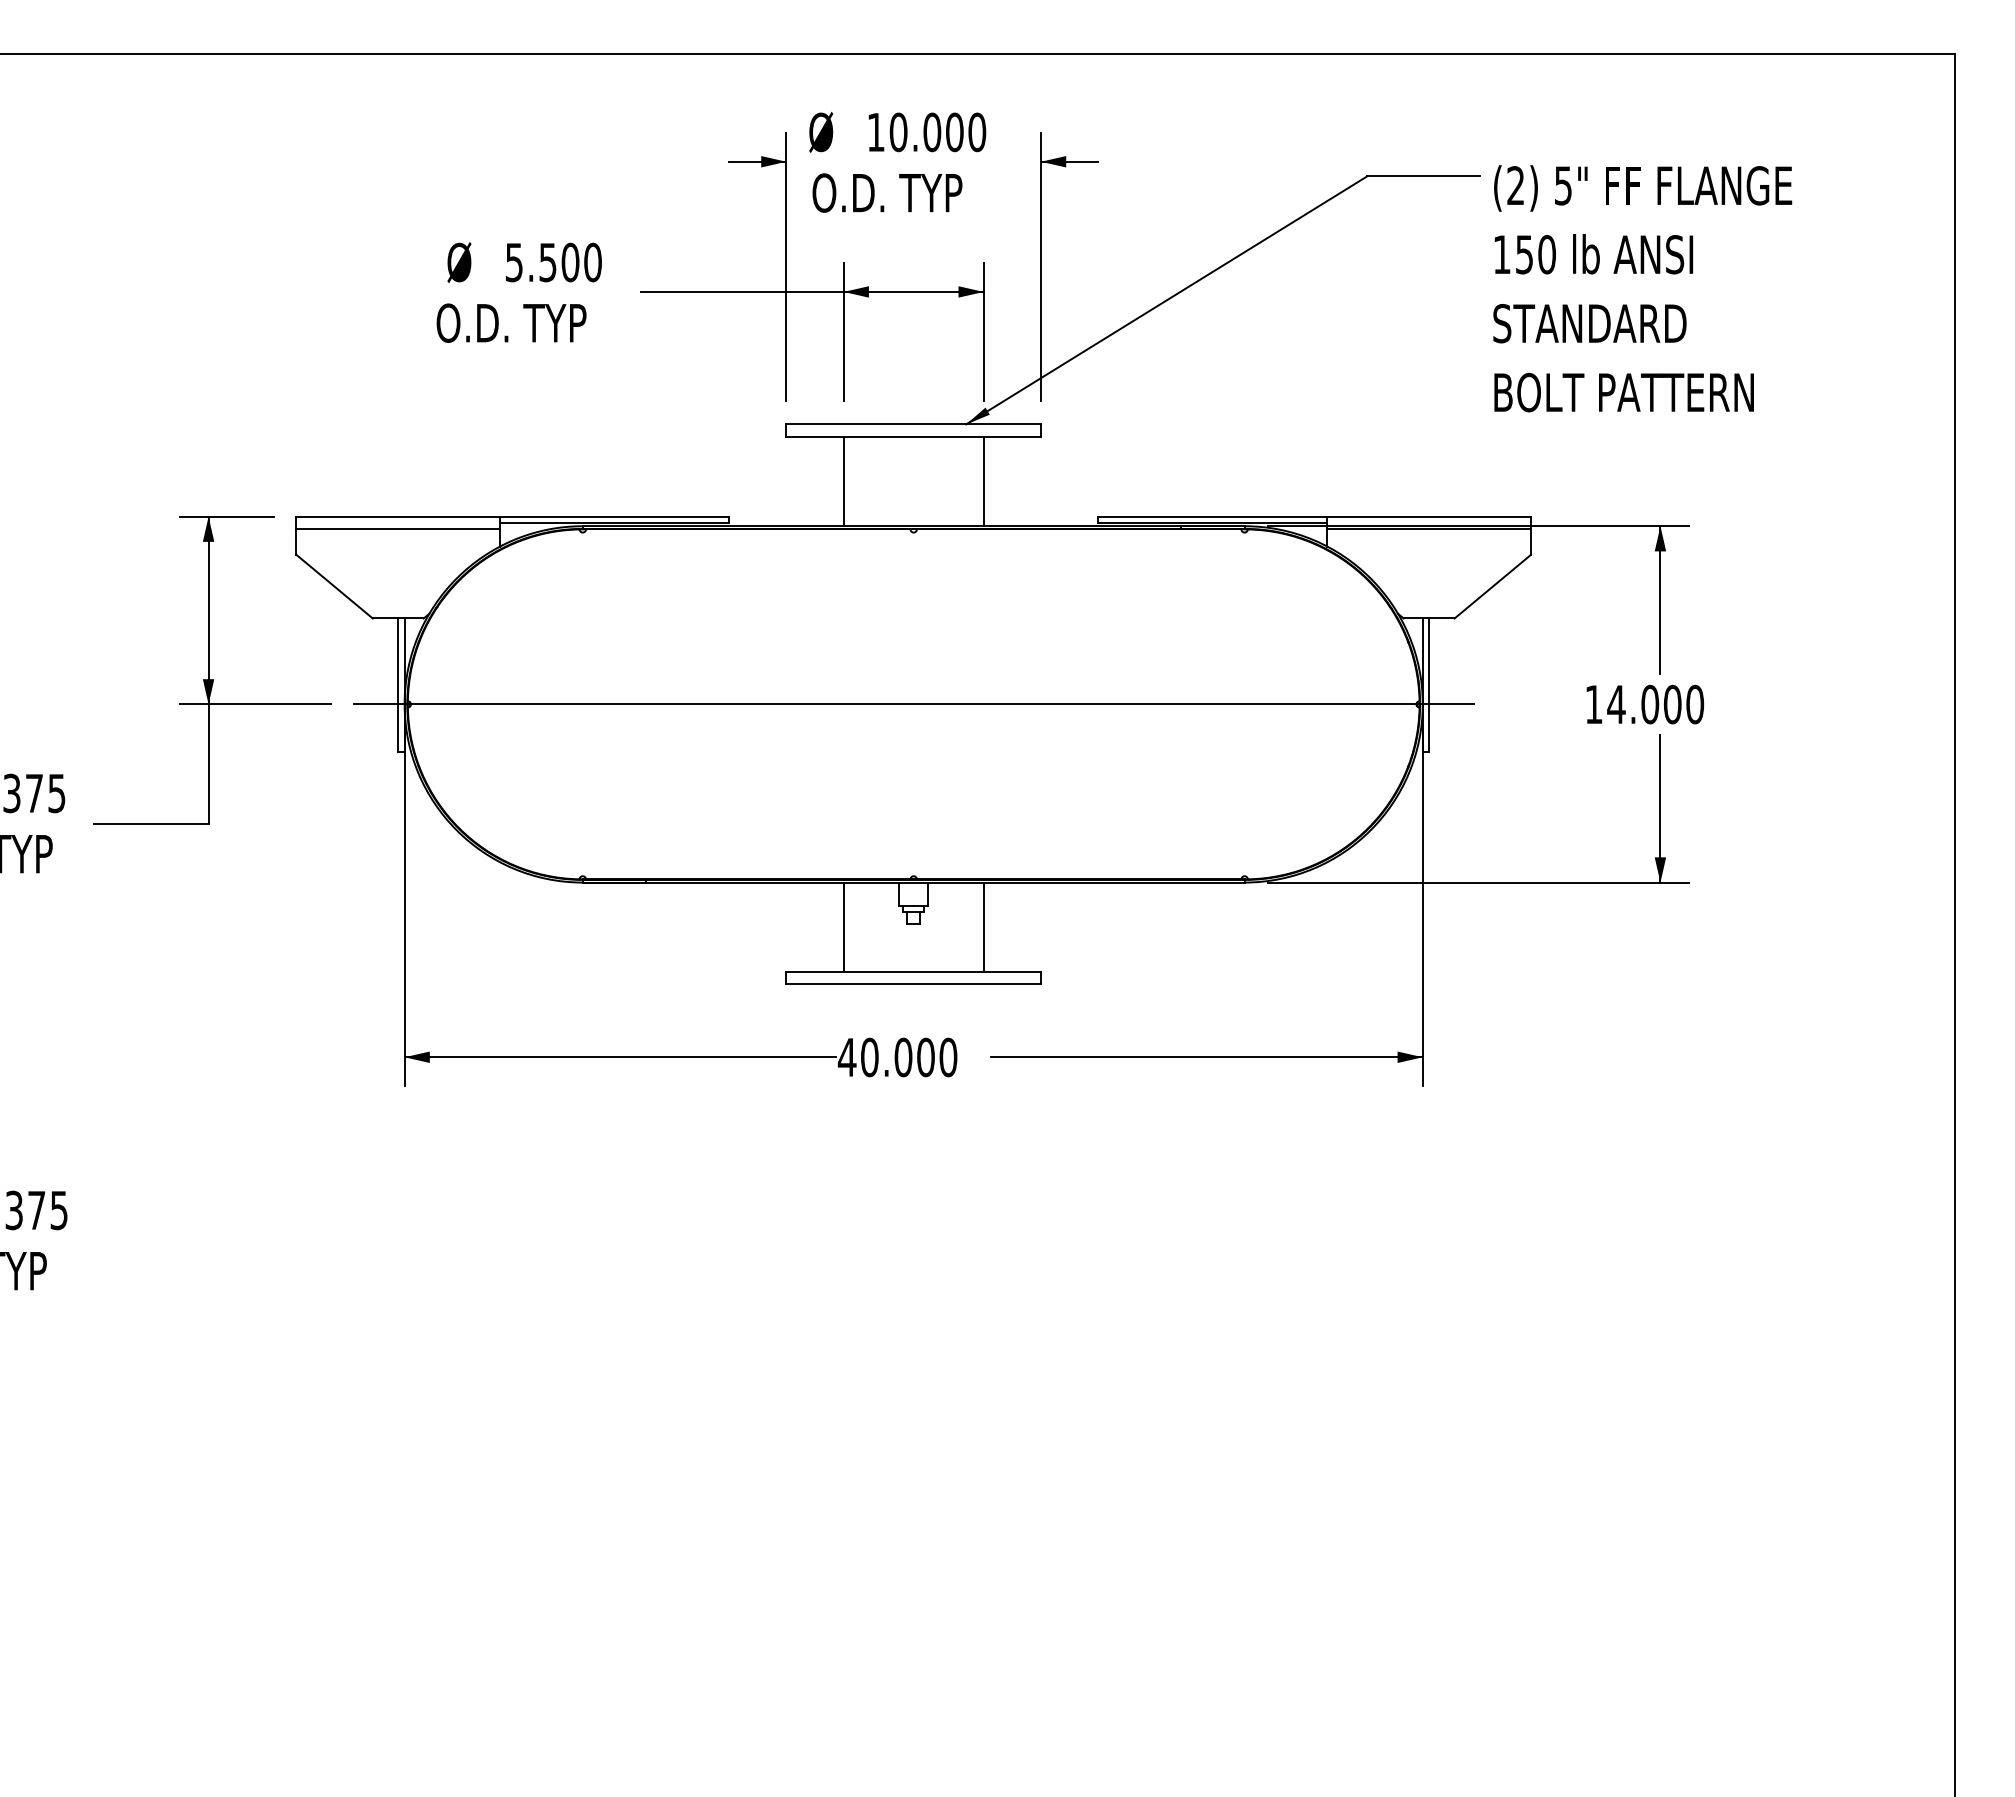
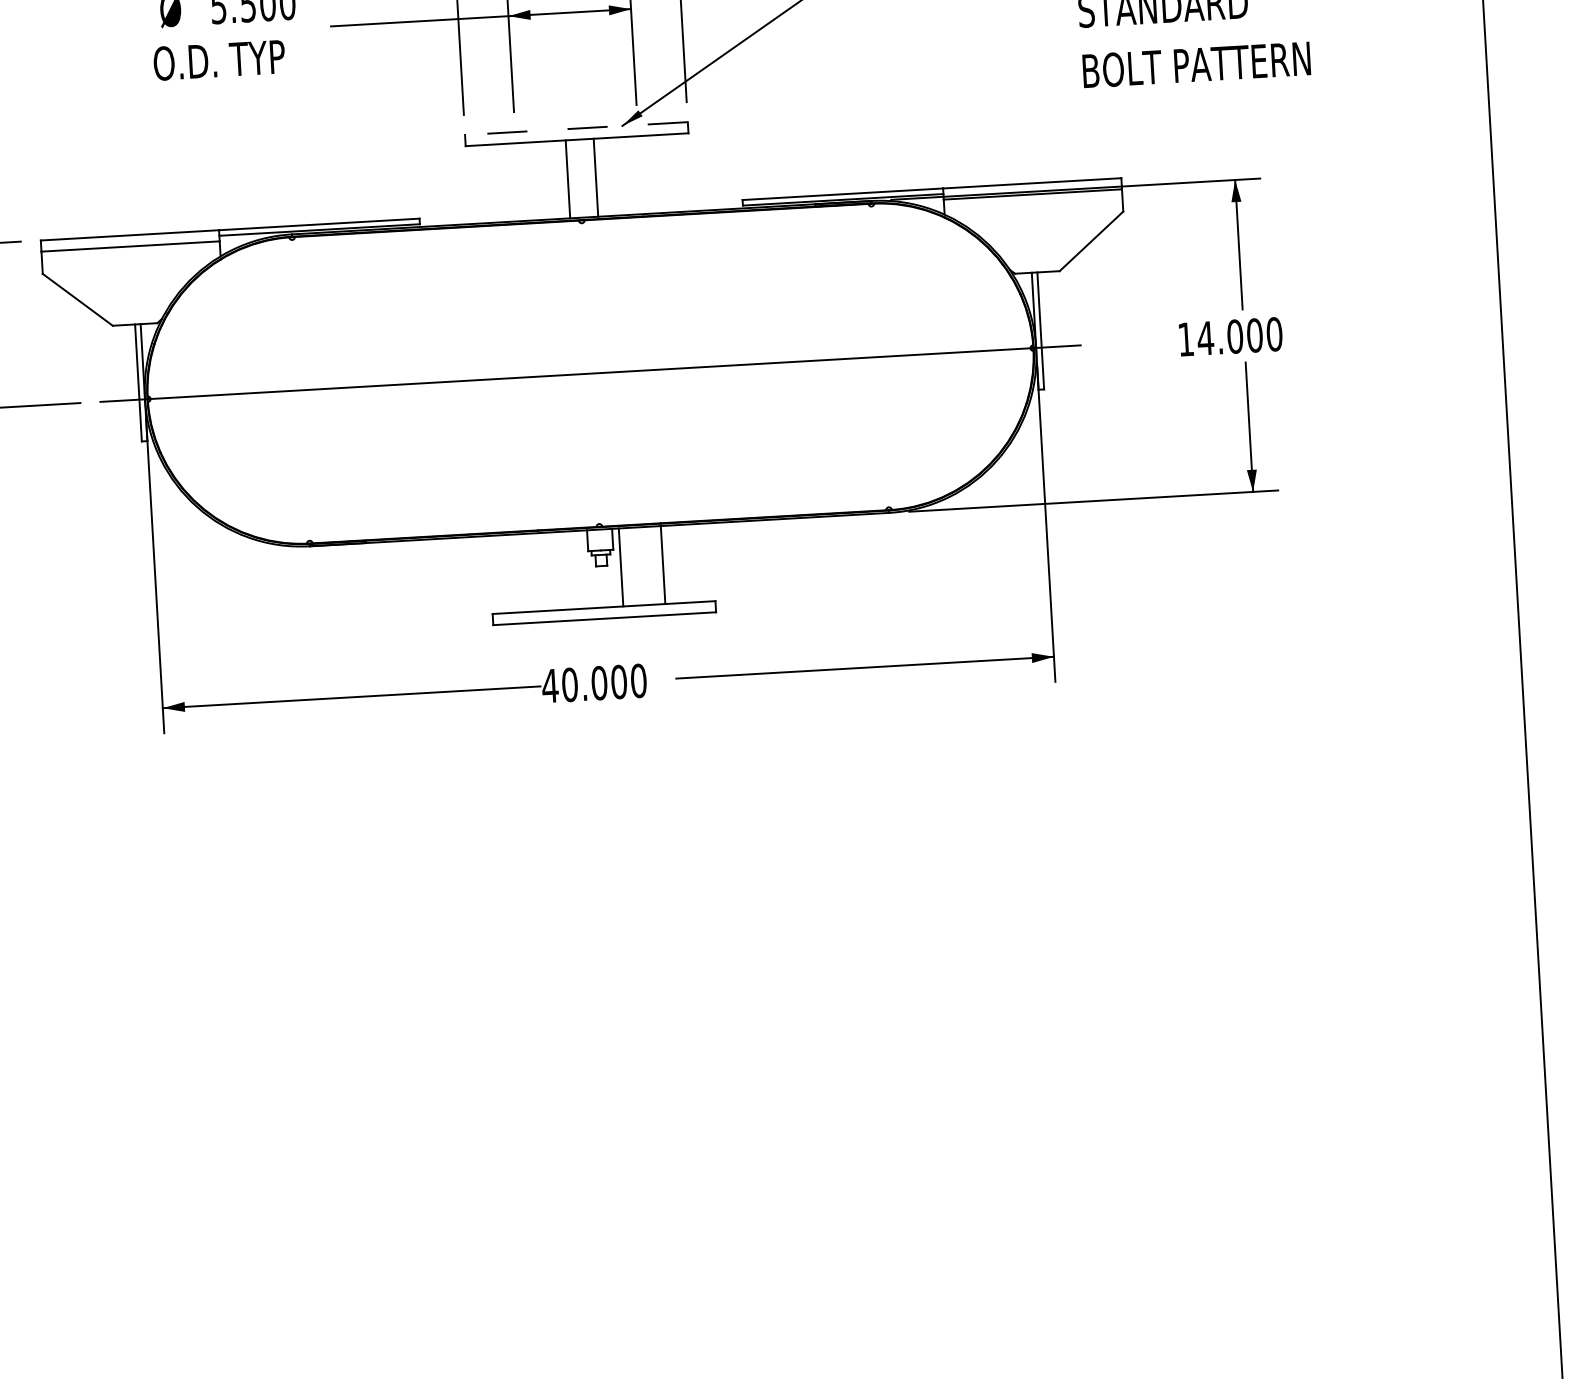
line: (913, 424) -> (576, 128), solid -> dashed
line: (843, 481) -> (595, 177), moved
line: (983, 481) -> (567, 179), moved
line: (843, 926) -> (620, 566), moved

